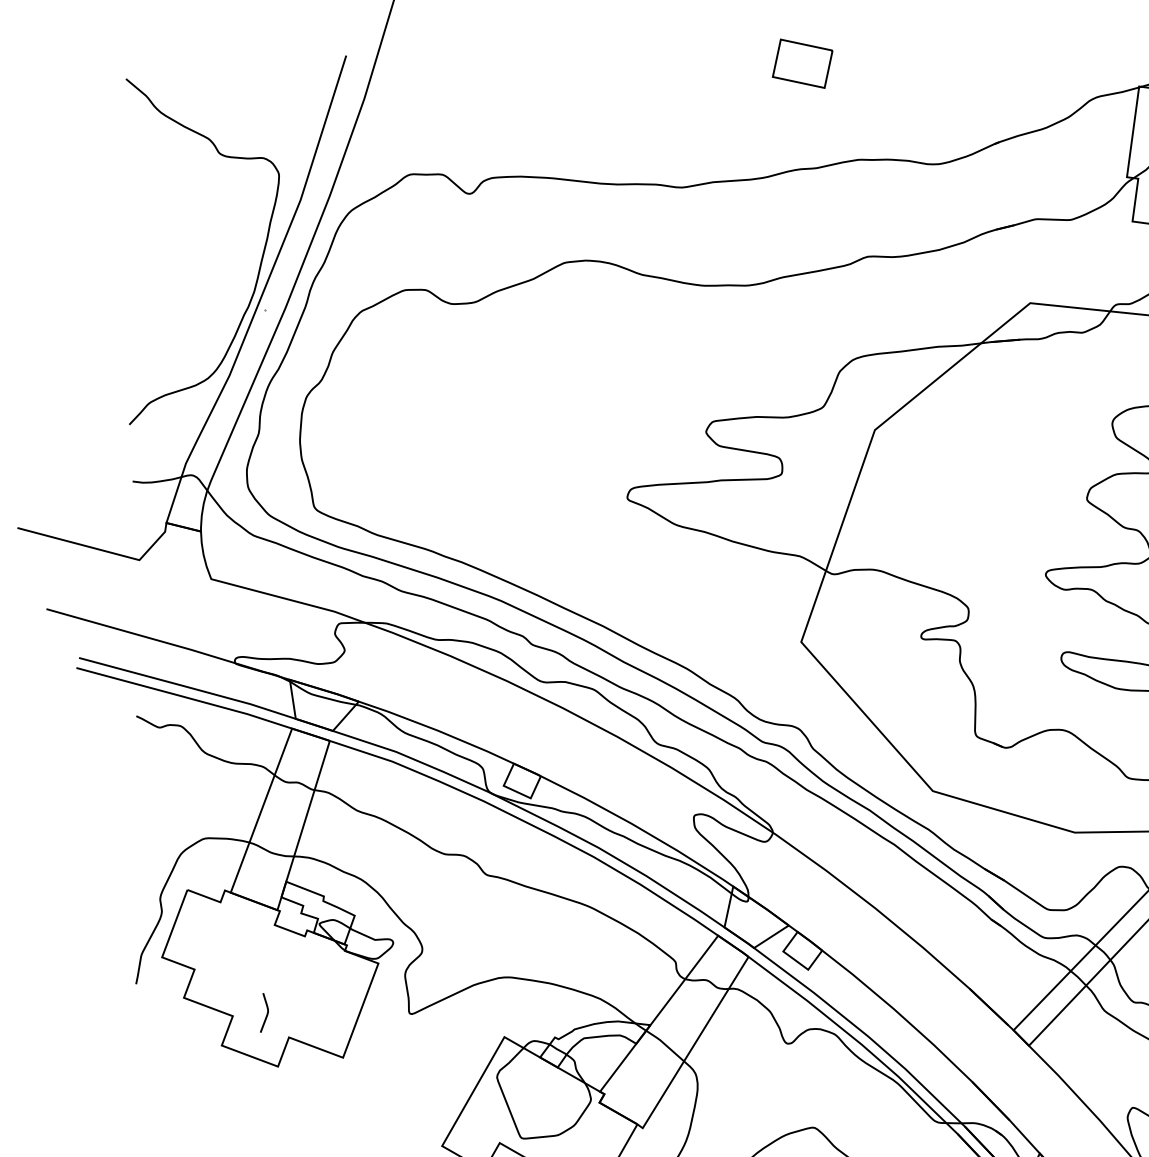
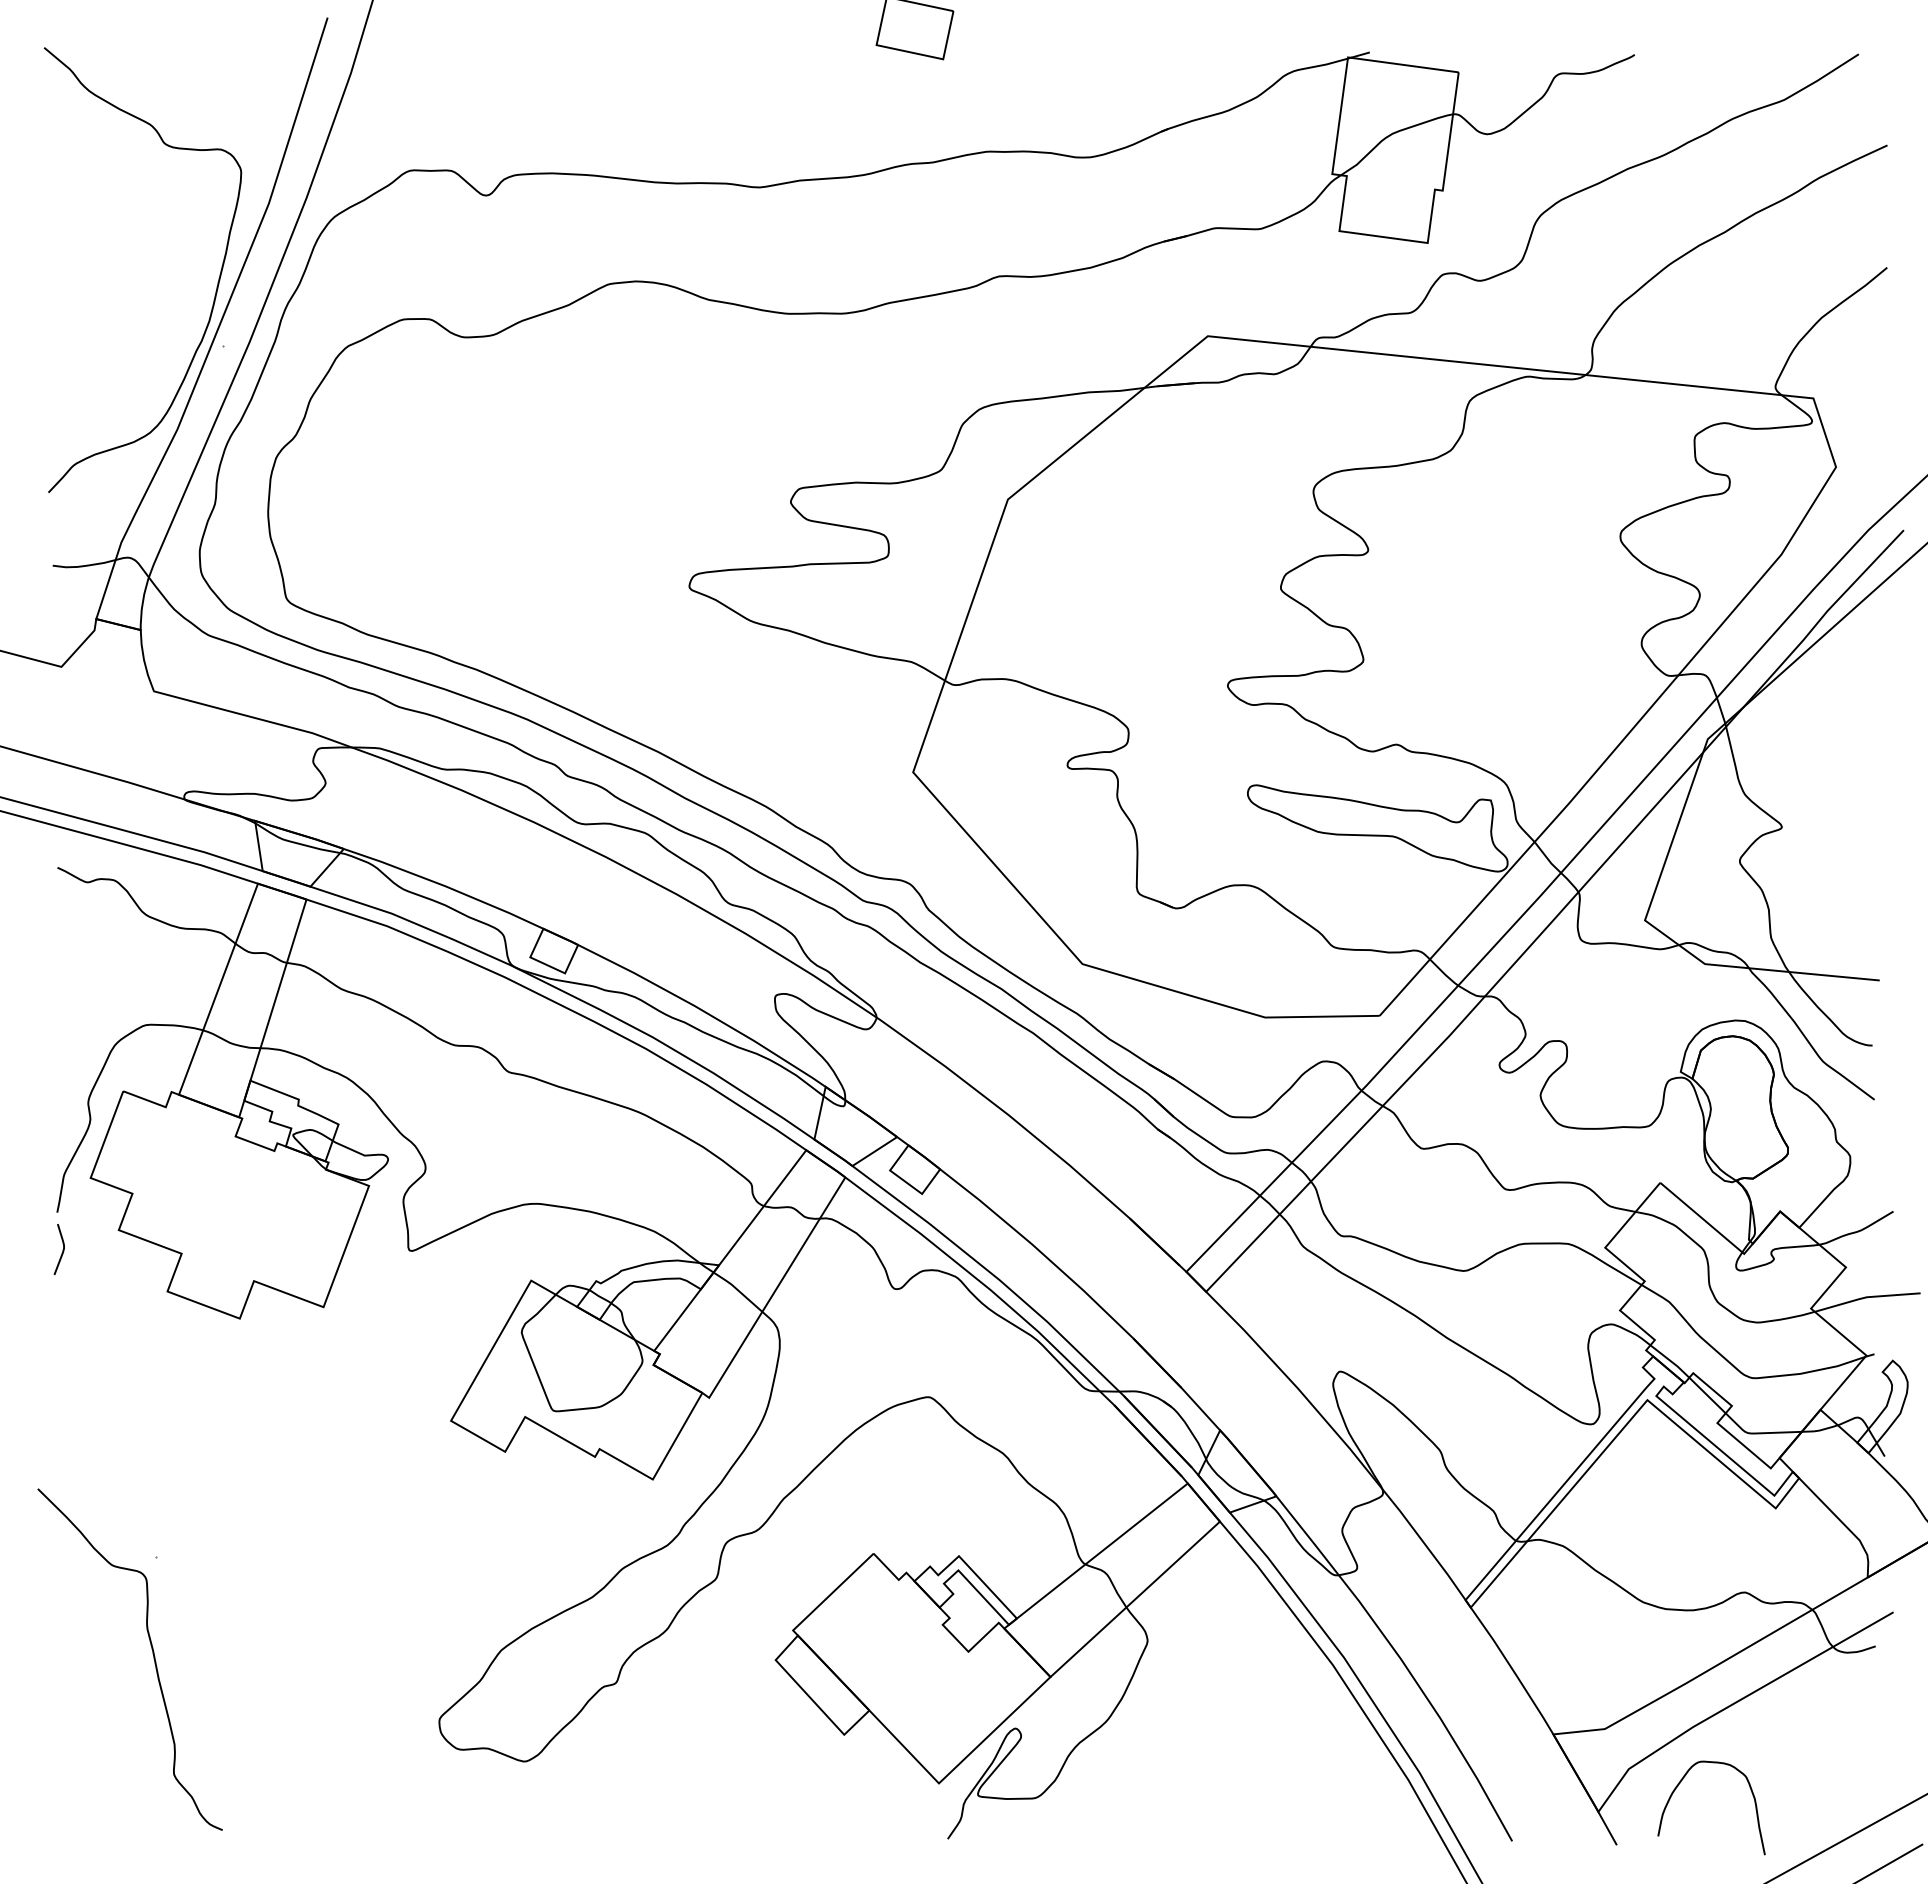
curve: (266, 1012) -> (62, 1249), moved

